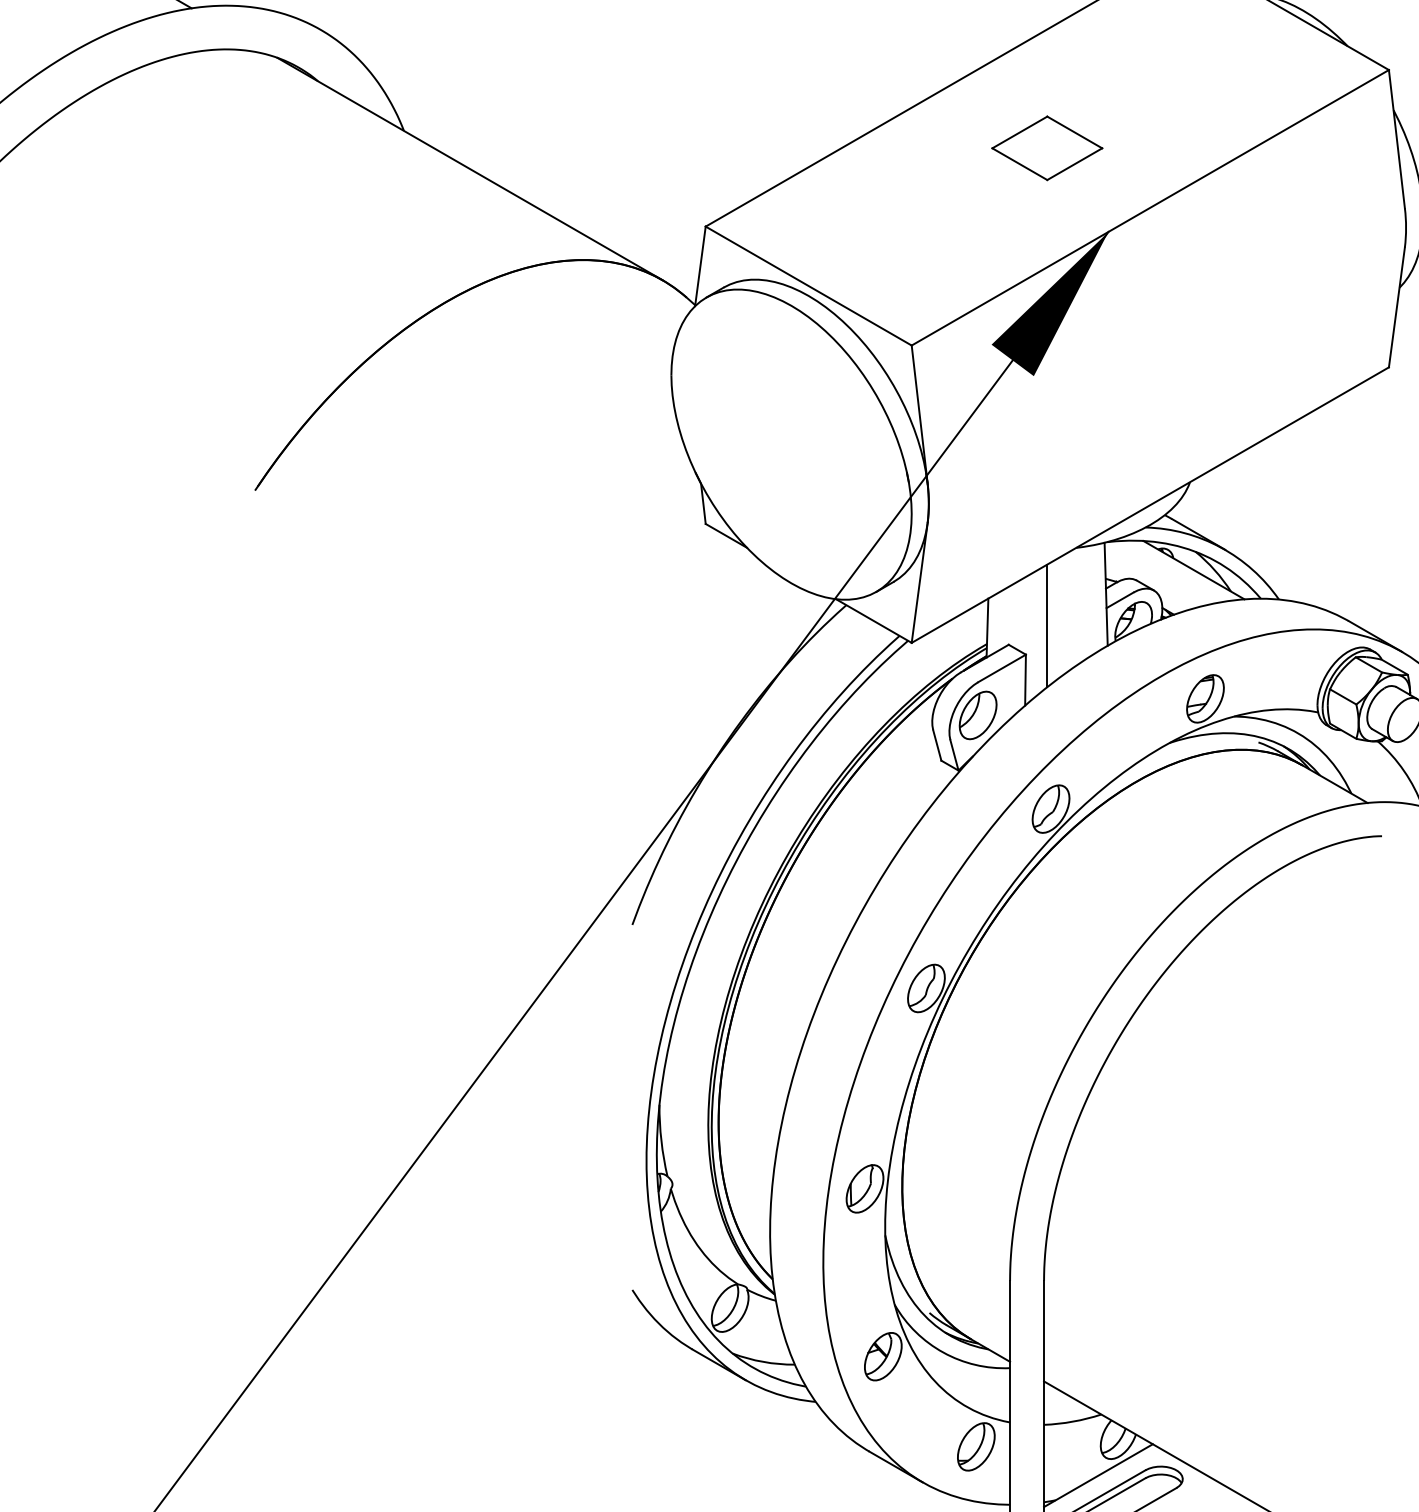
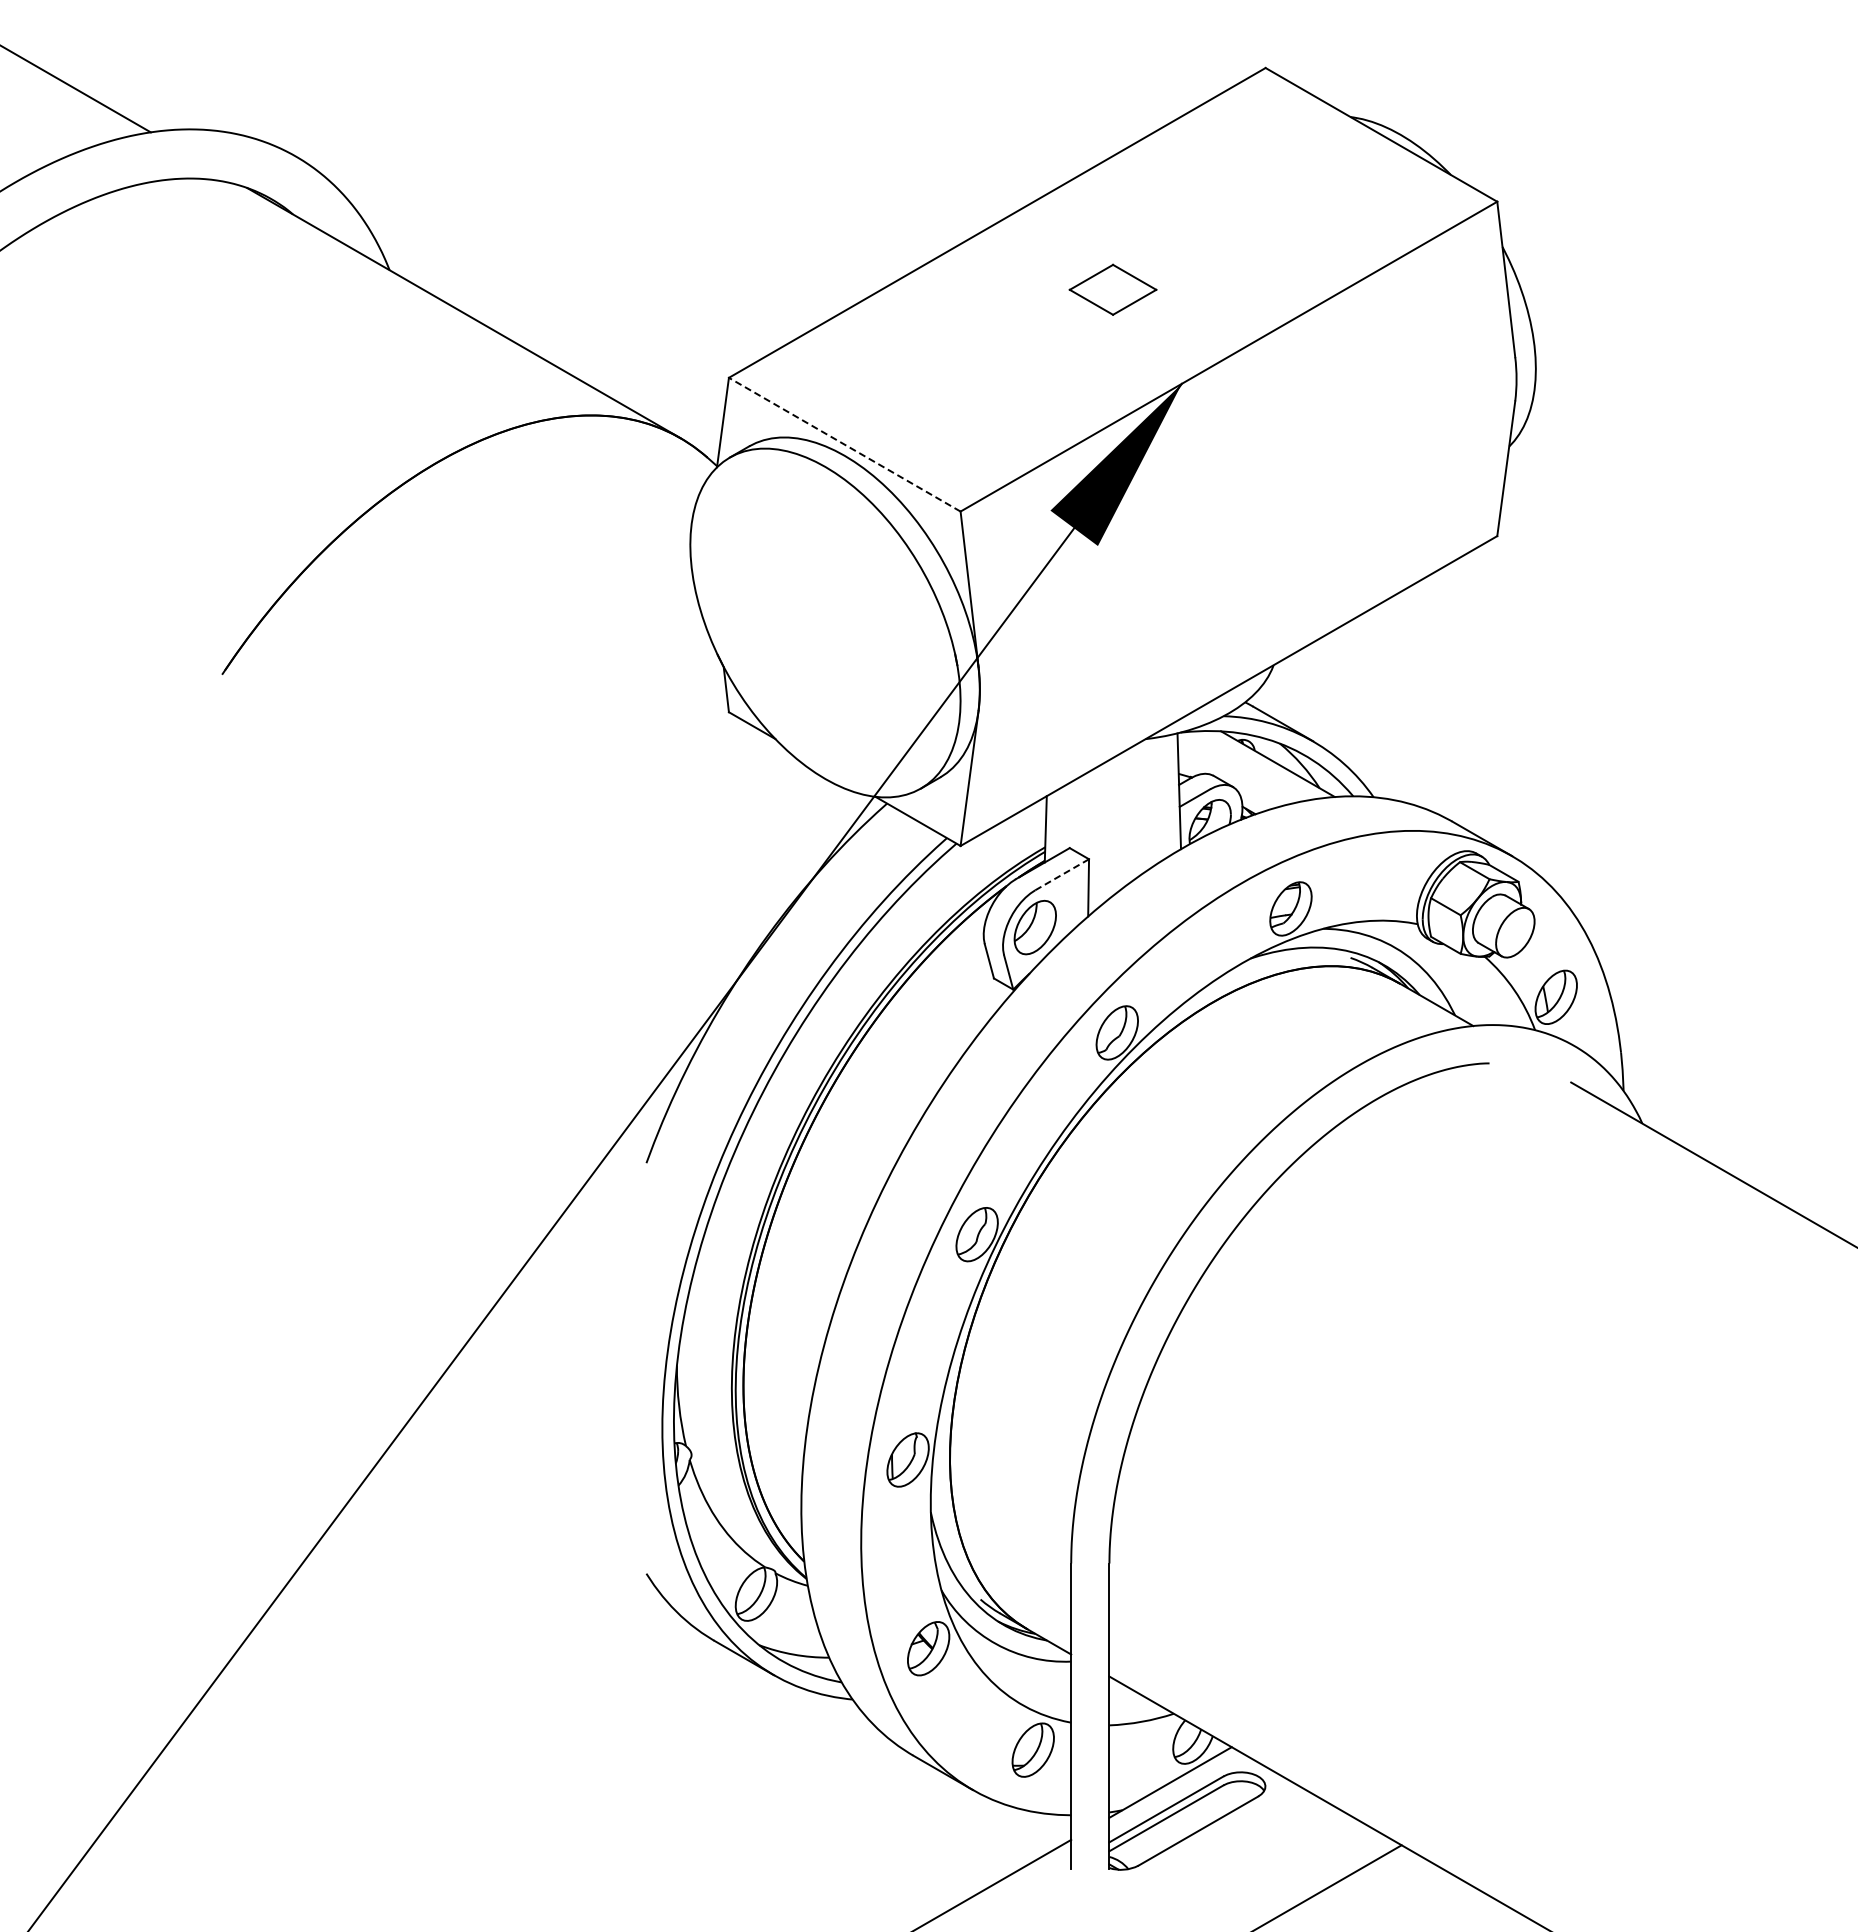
part: (1046, 148) -> (1112, 289), size x0.7
line: (808, 285) -> (844, 444), solid -> dashed
line: (1047, 625) -> (1113, 826), removed
line: (1002, 668) -> (1062, 874), solid -> dashed

